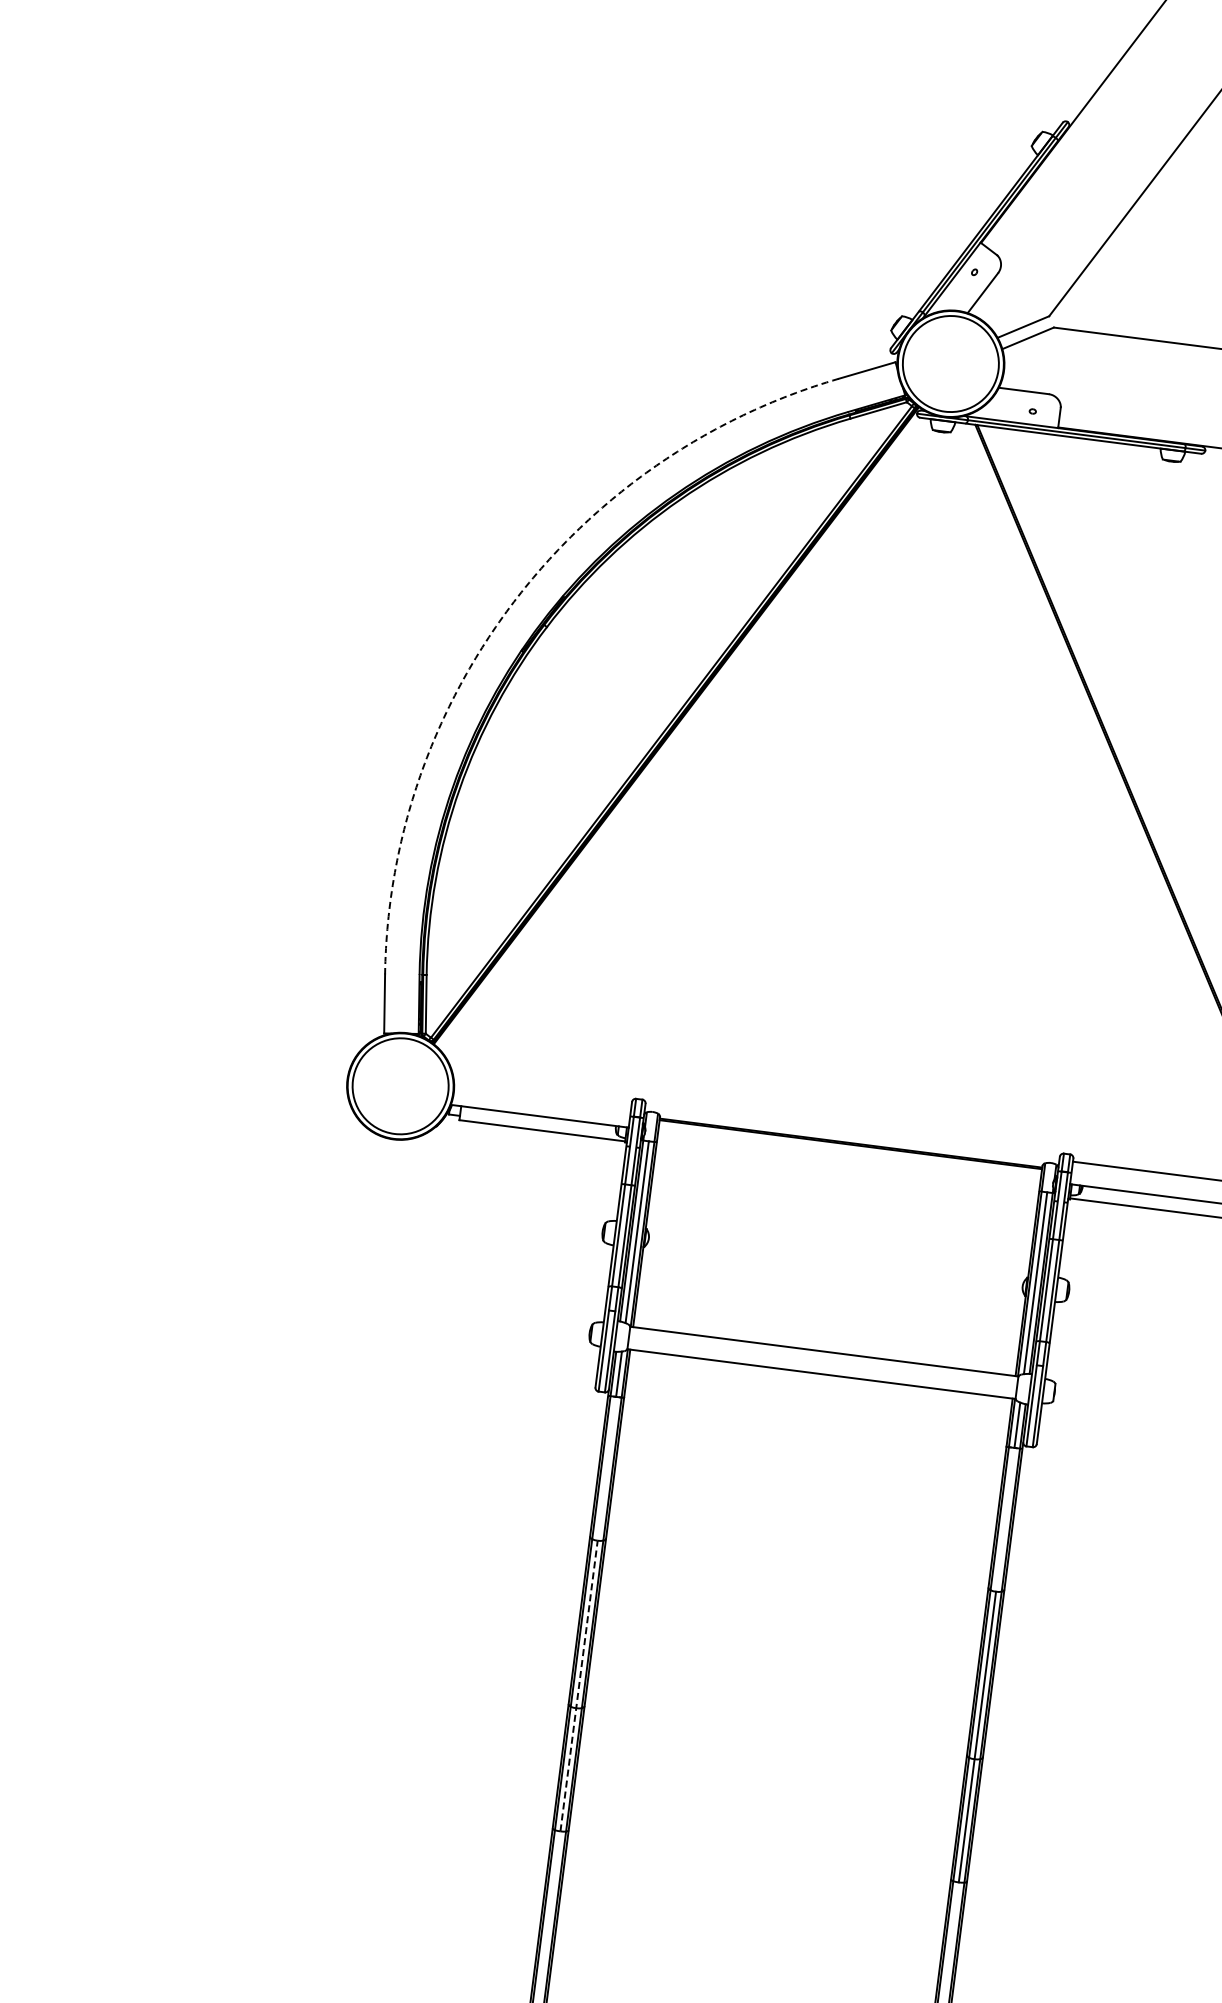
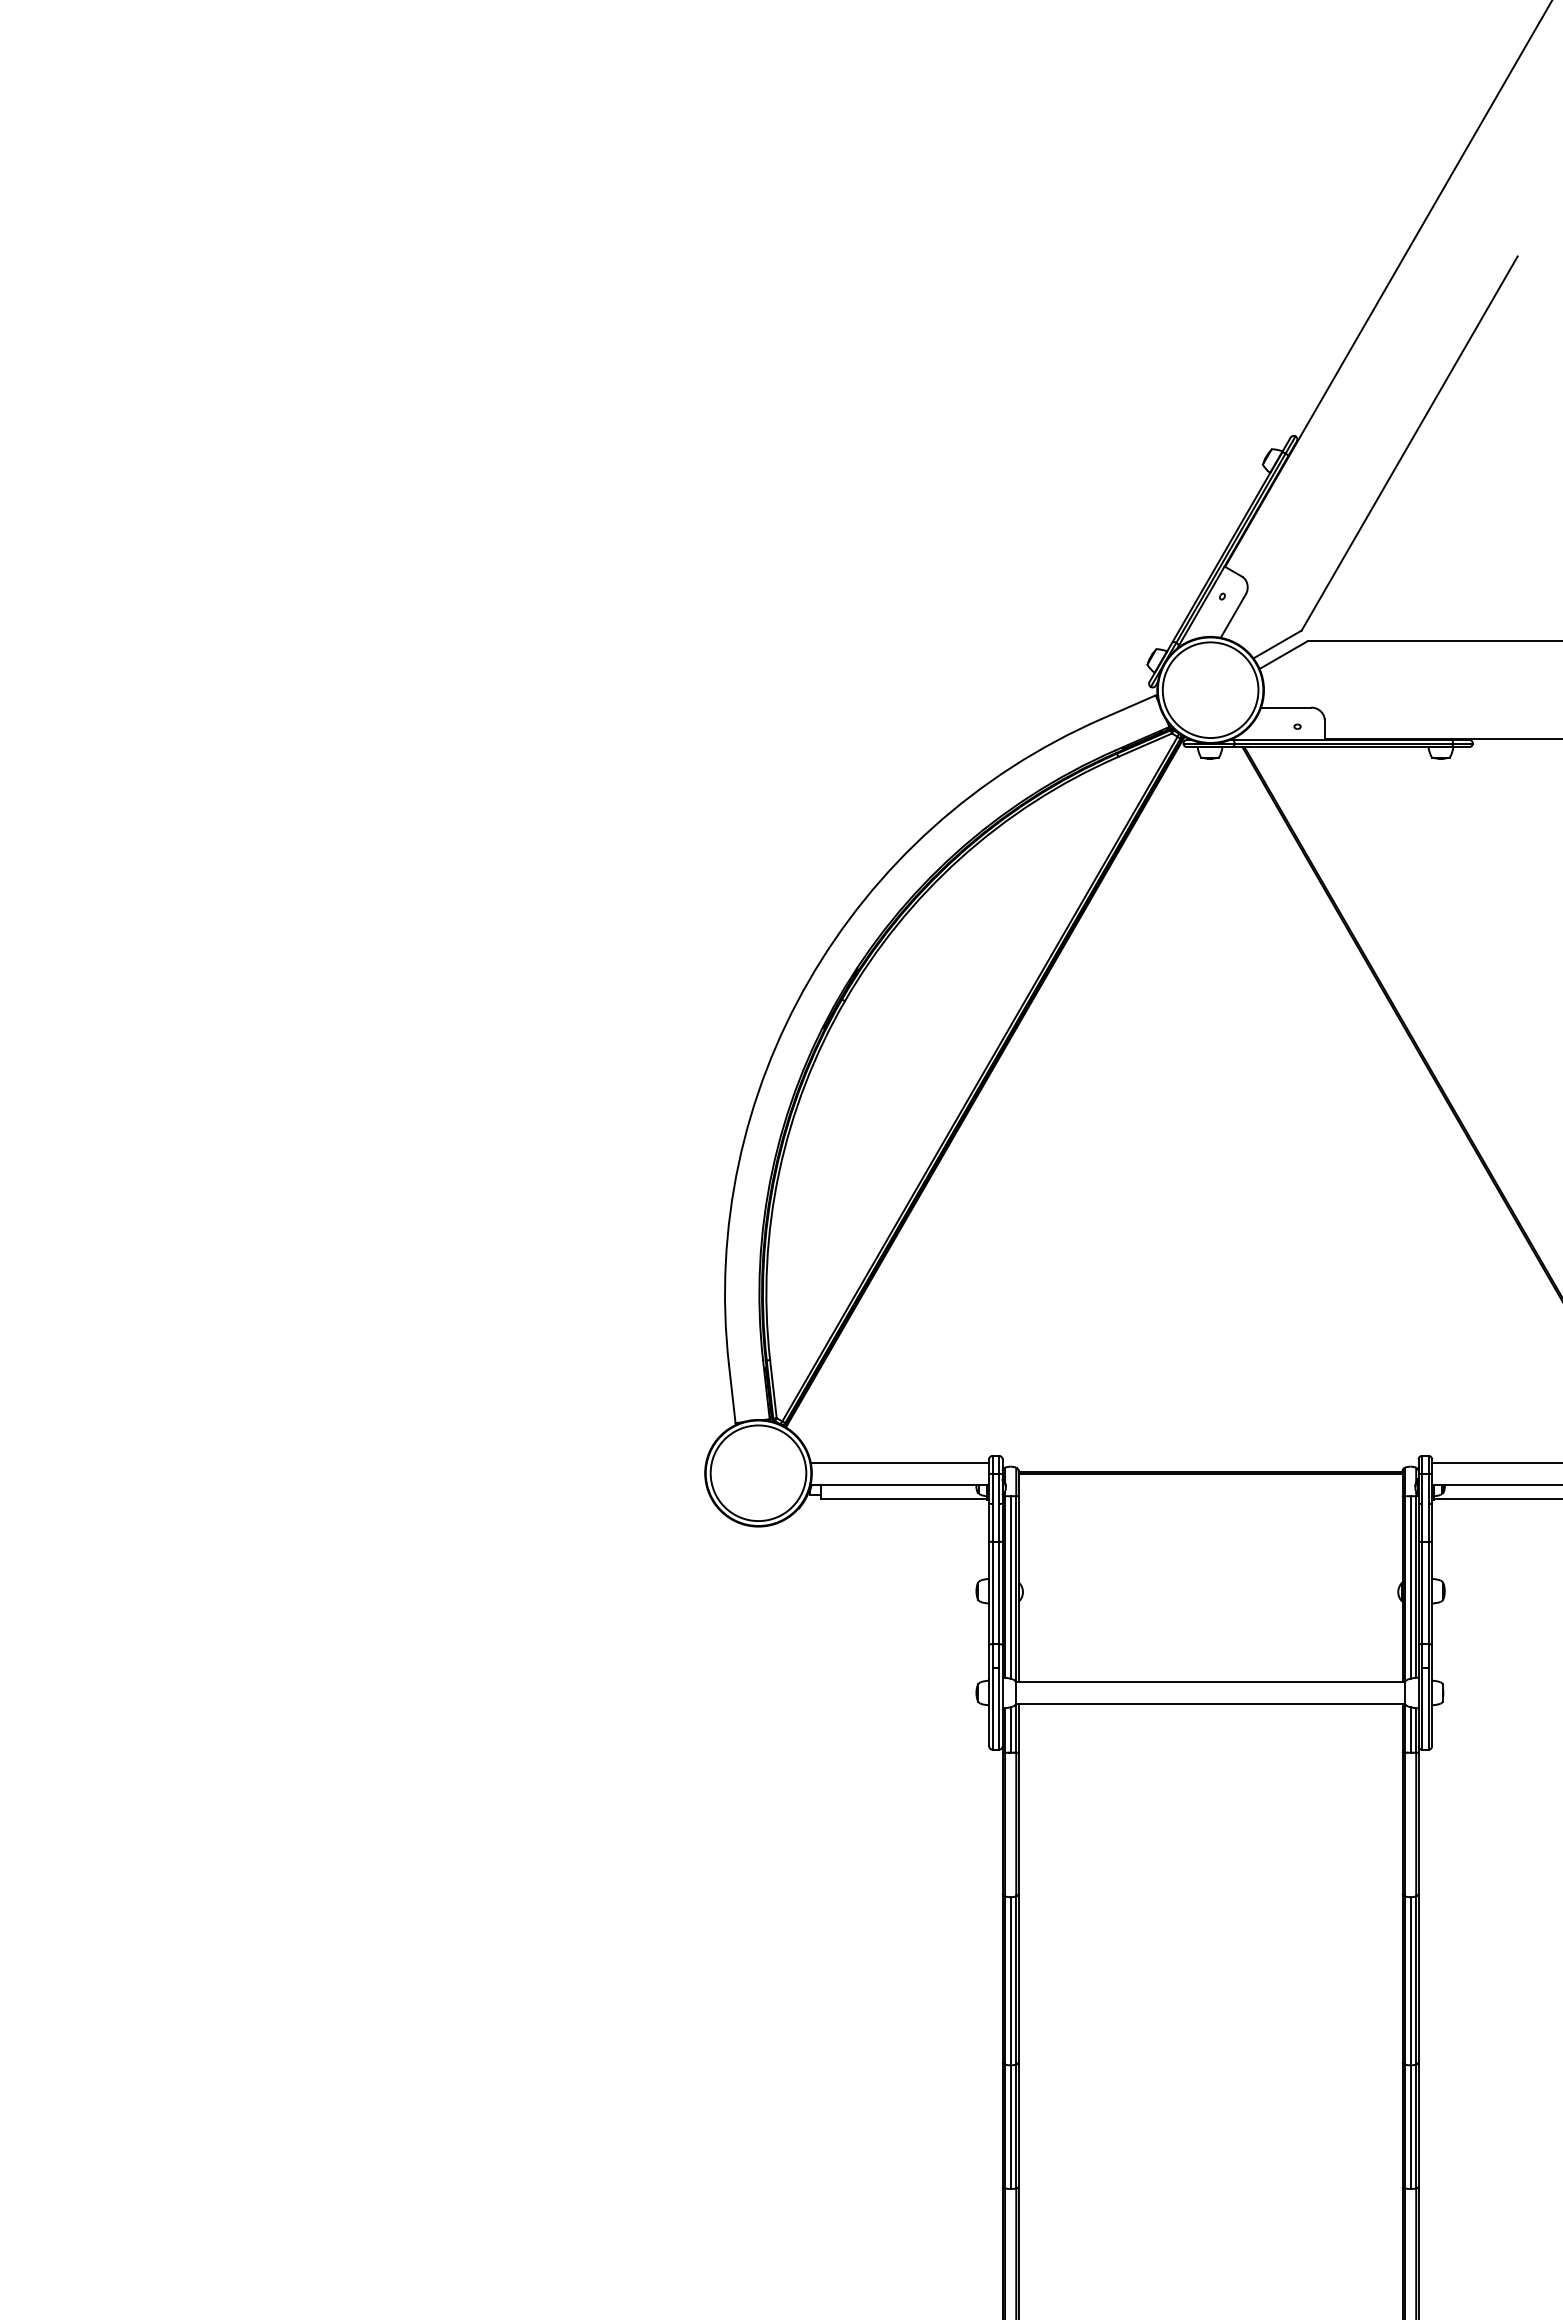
arc: (514, 601) -> (809, 980), dashed -> solid
line: (542, 1093) -> (899, 1462), added
line: (578, 1686) -> (1010, 2043), dashed -> solid

